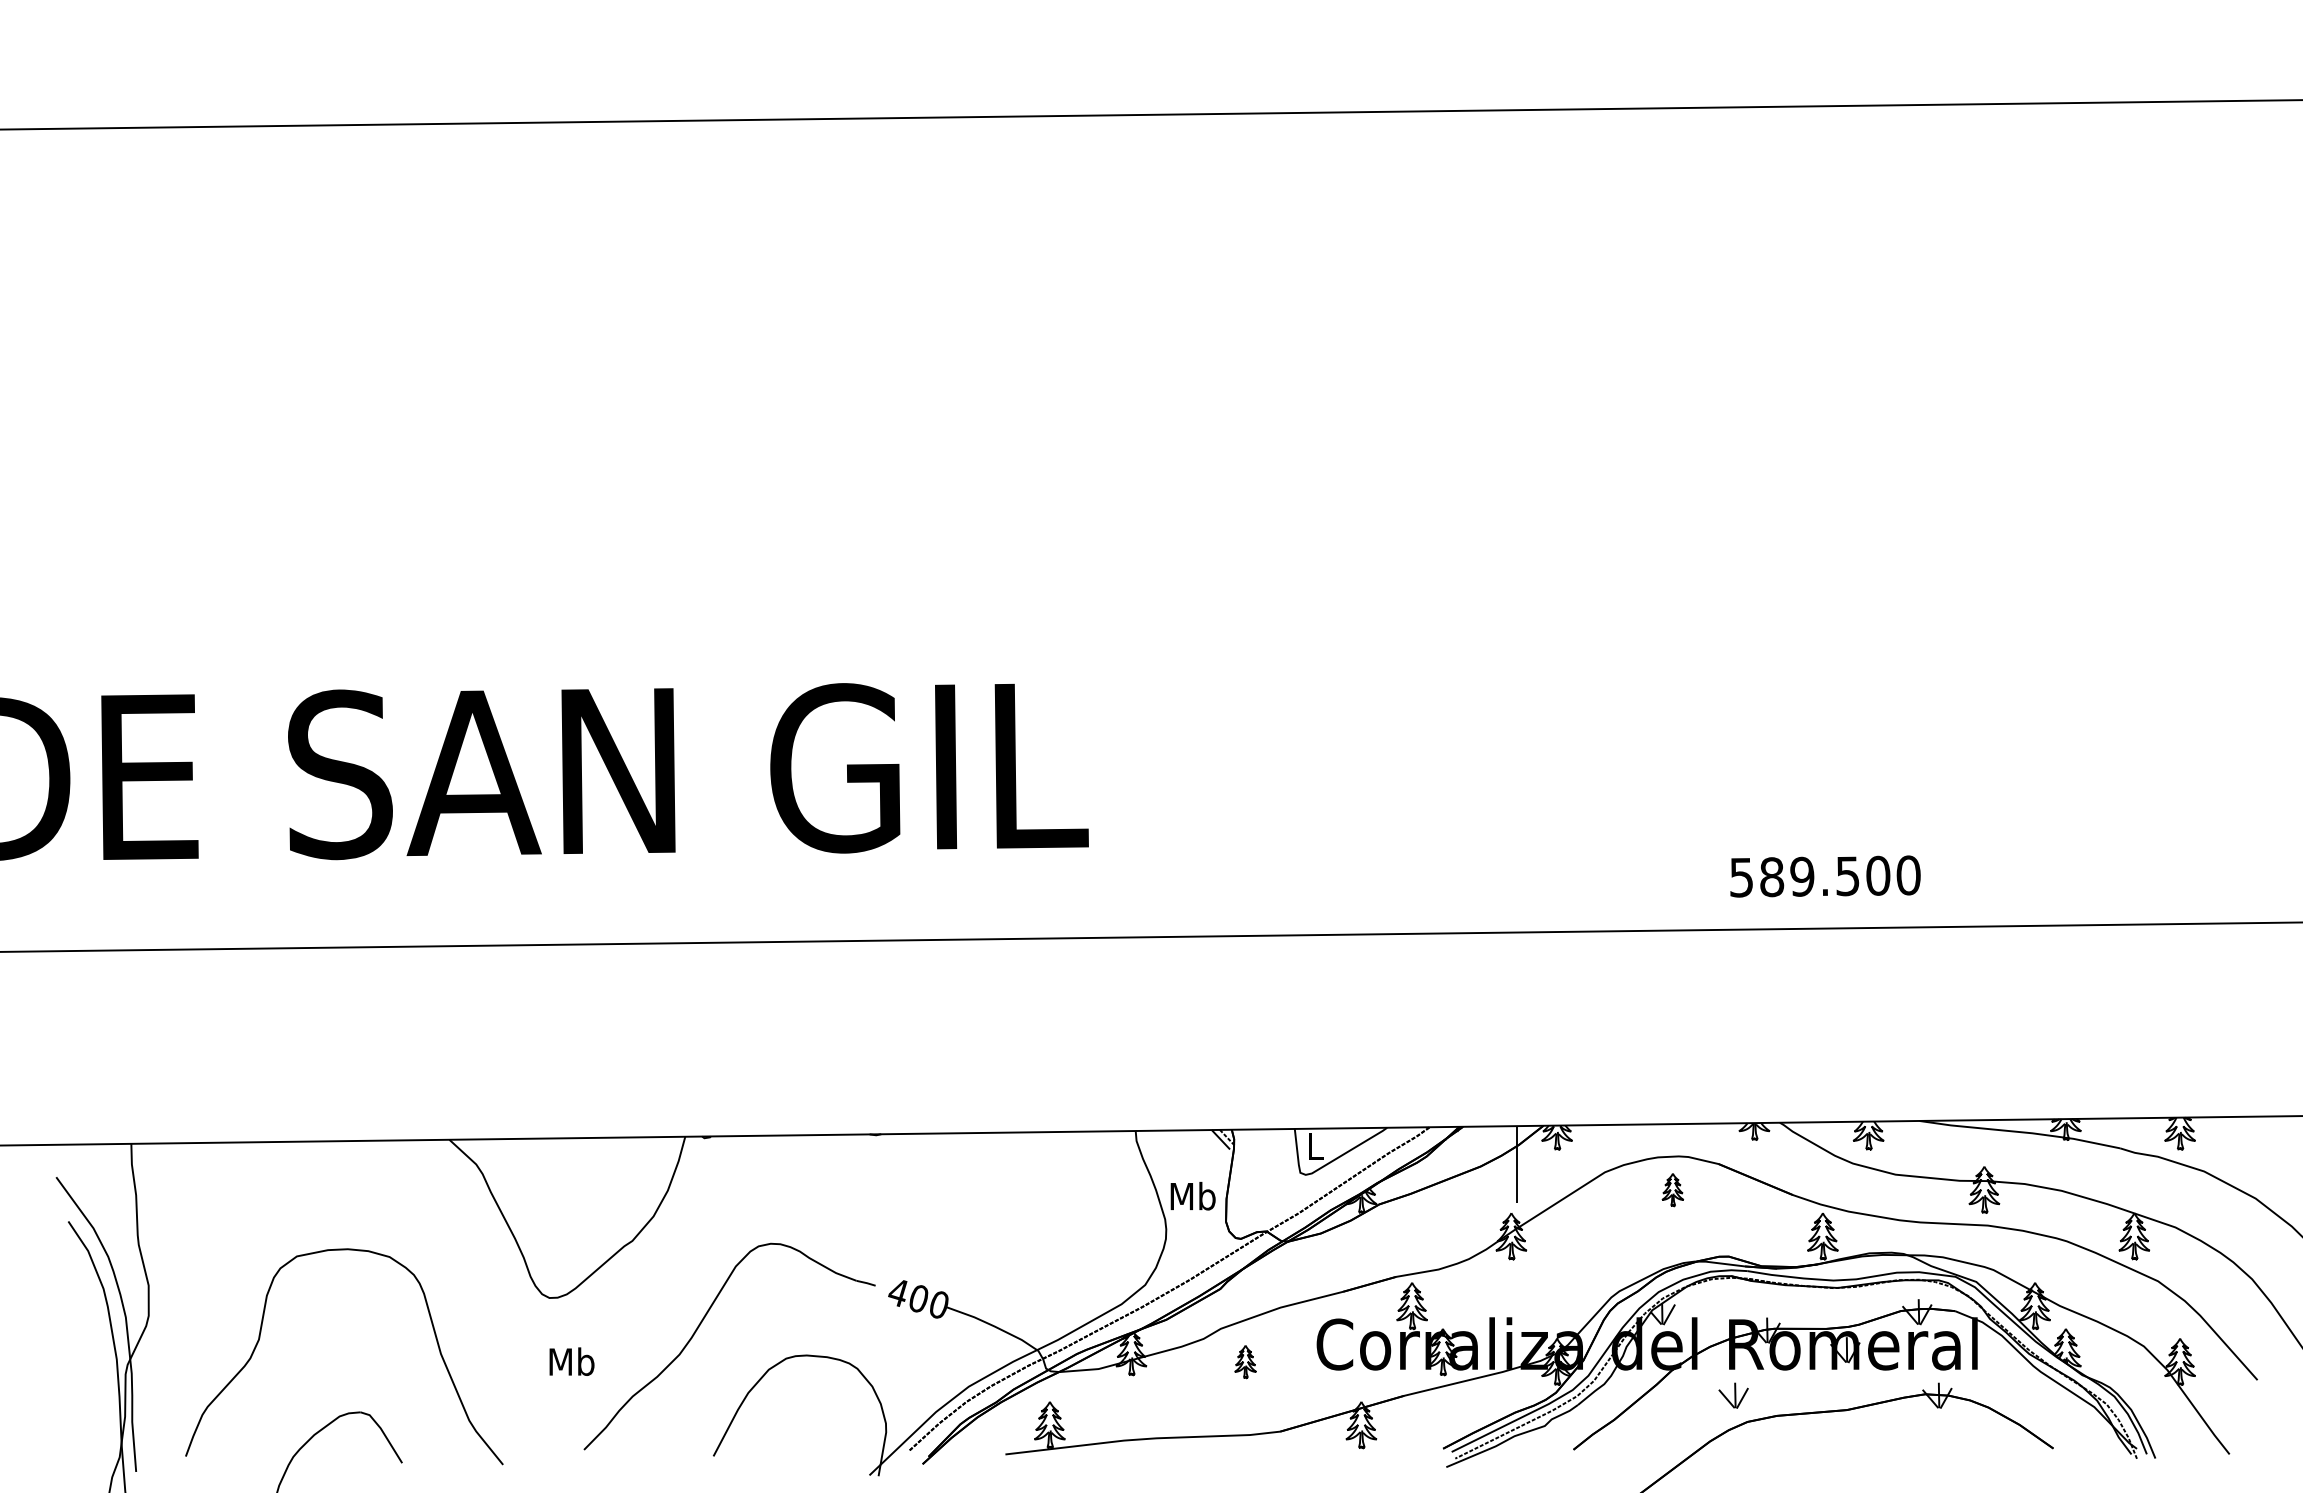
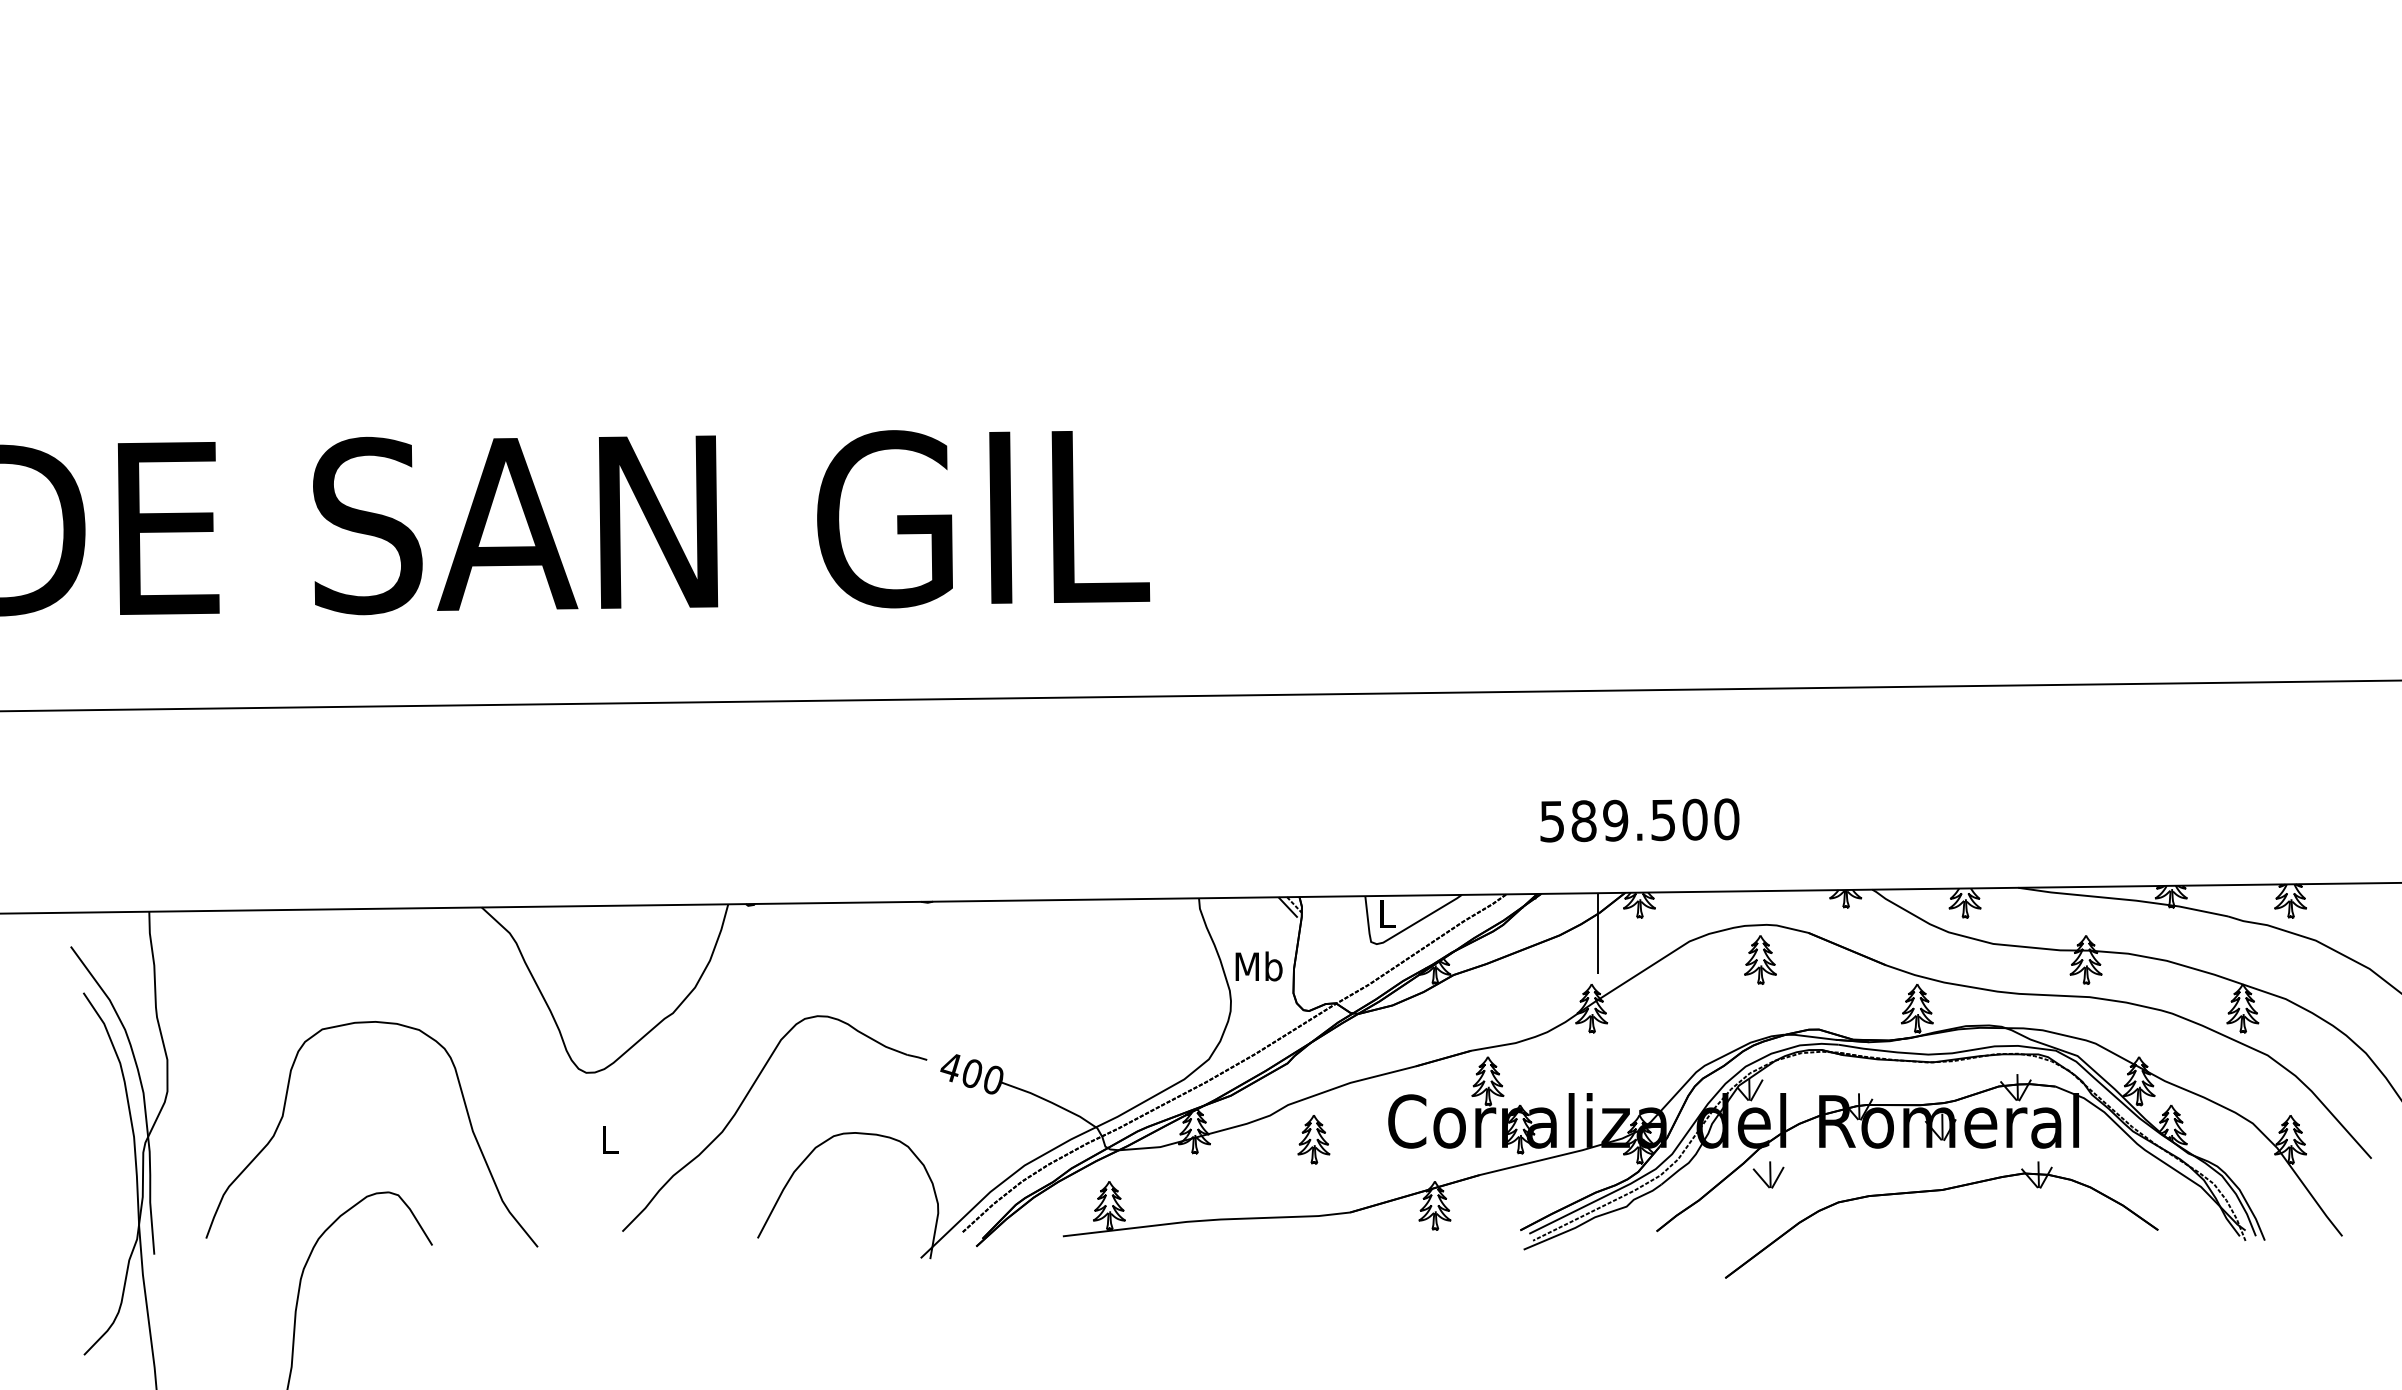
text: (1825, 876) -> (1639, 820), moved
part: (1672, 1189) -> (1760, 959), size x1.43
text: (571, 1361) -> (609, 1139), Mb -> L
part: (1245, 1361) -> (1313, 1139), size x1.43
part: (1733, 1395) -> (1768, 1174), moved

